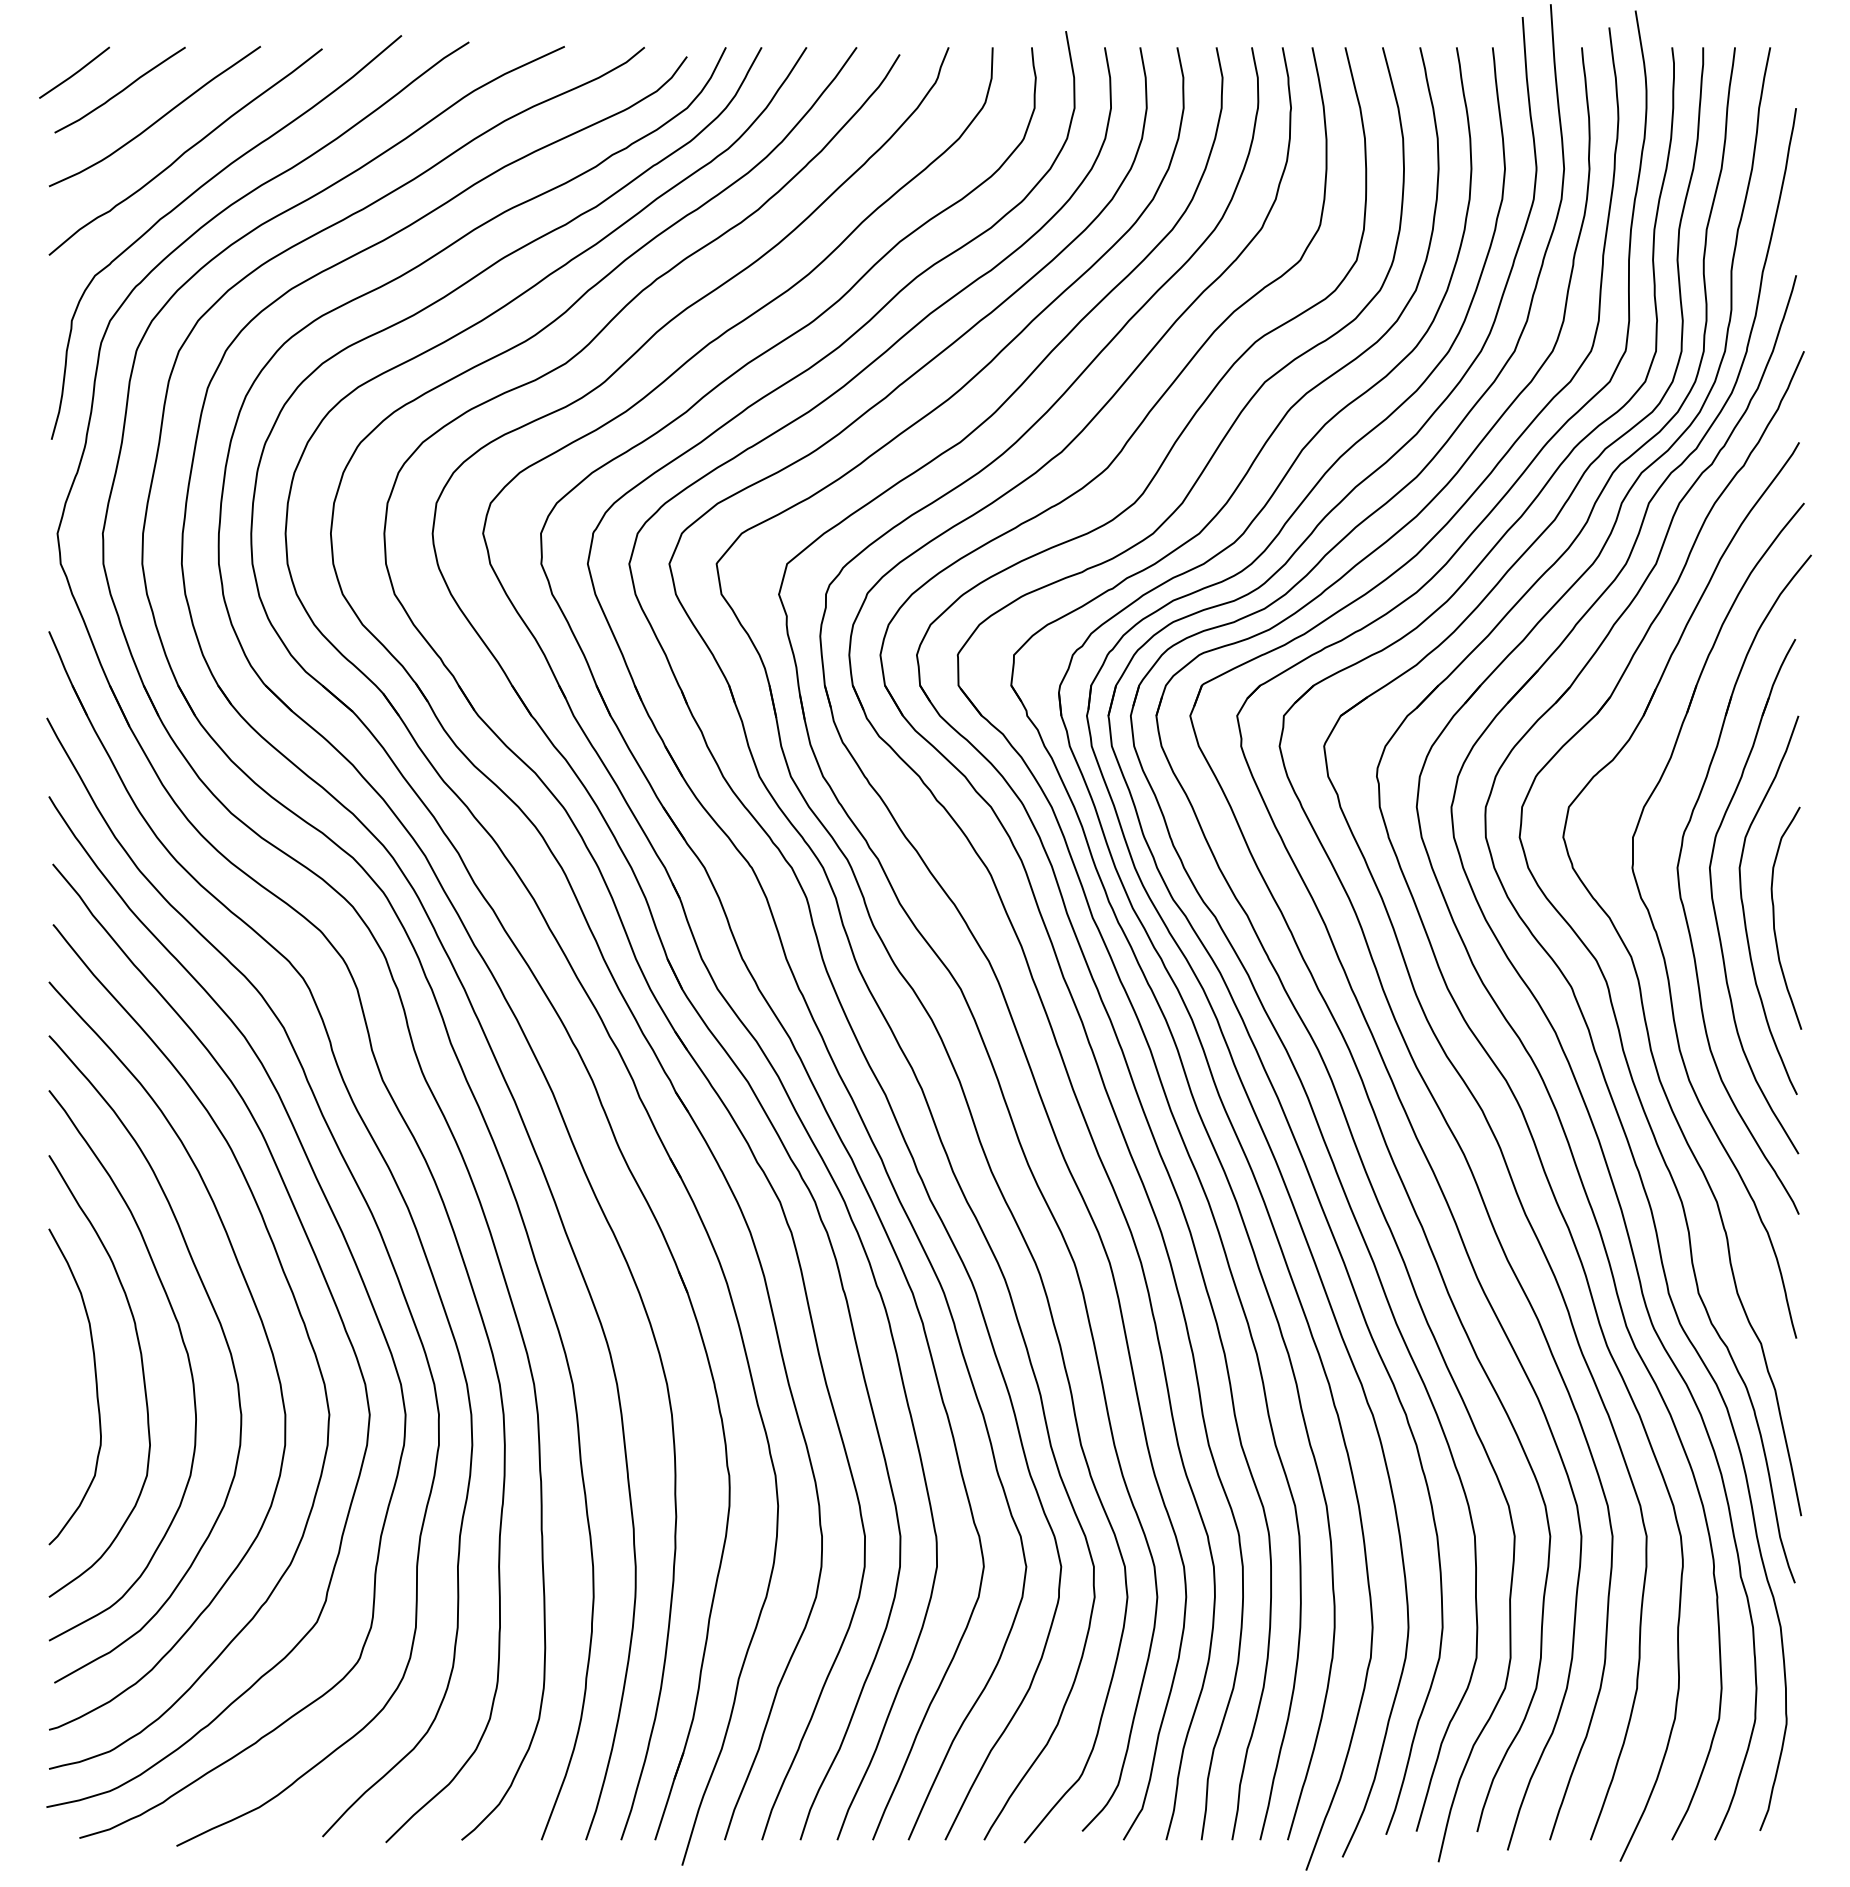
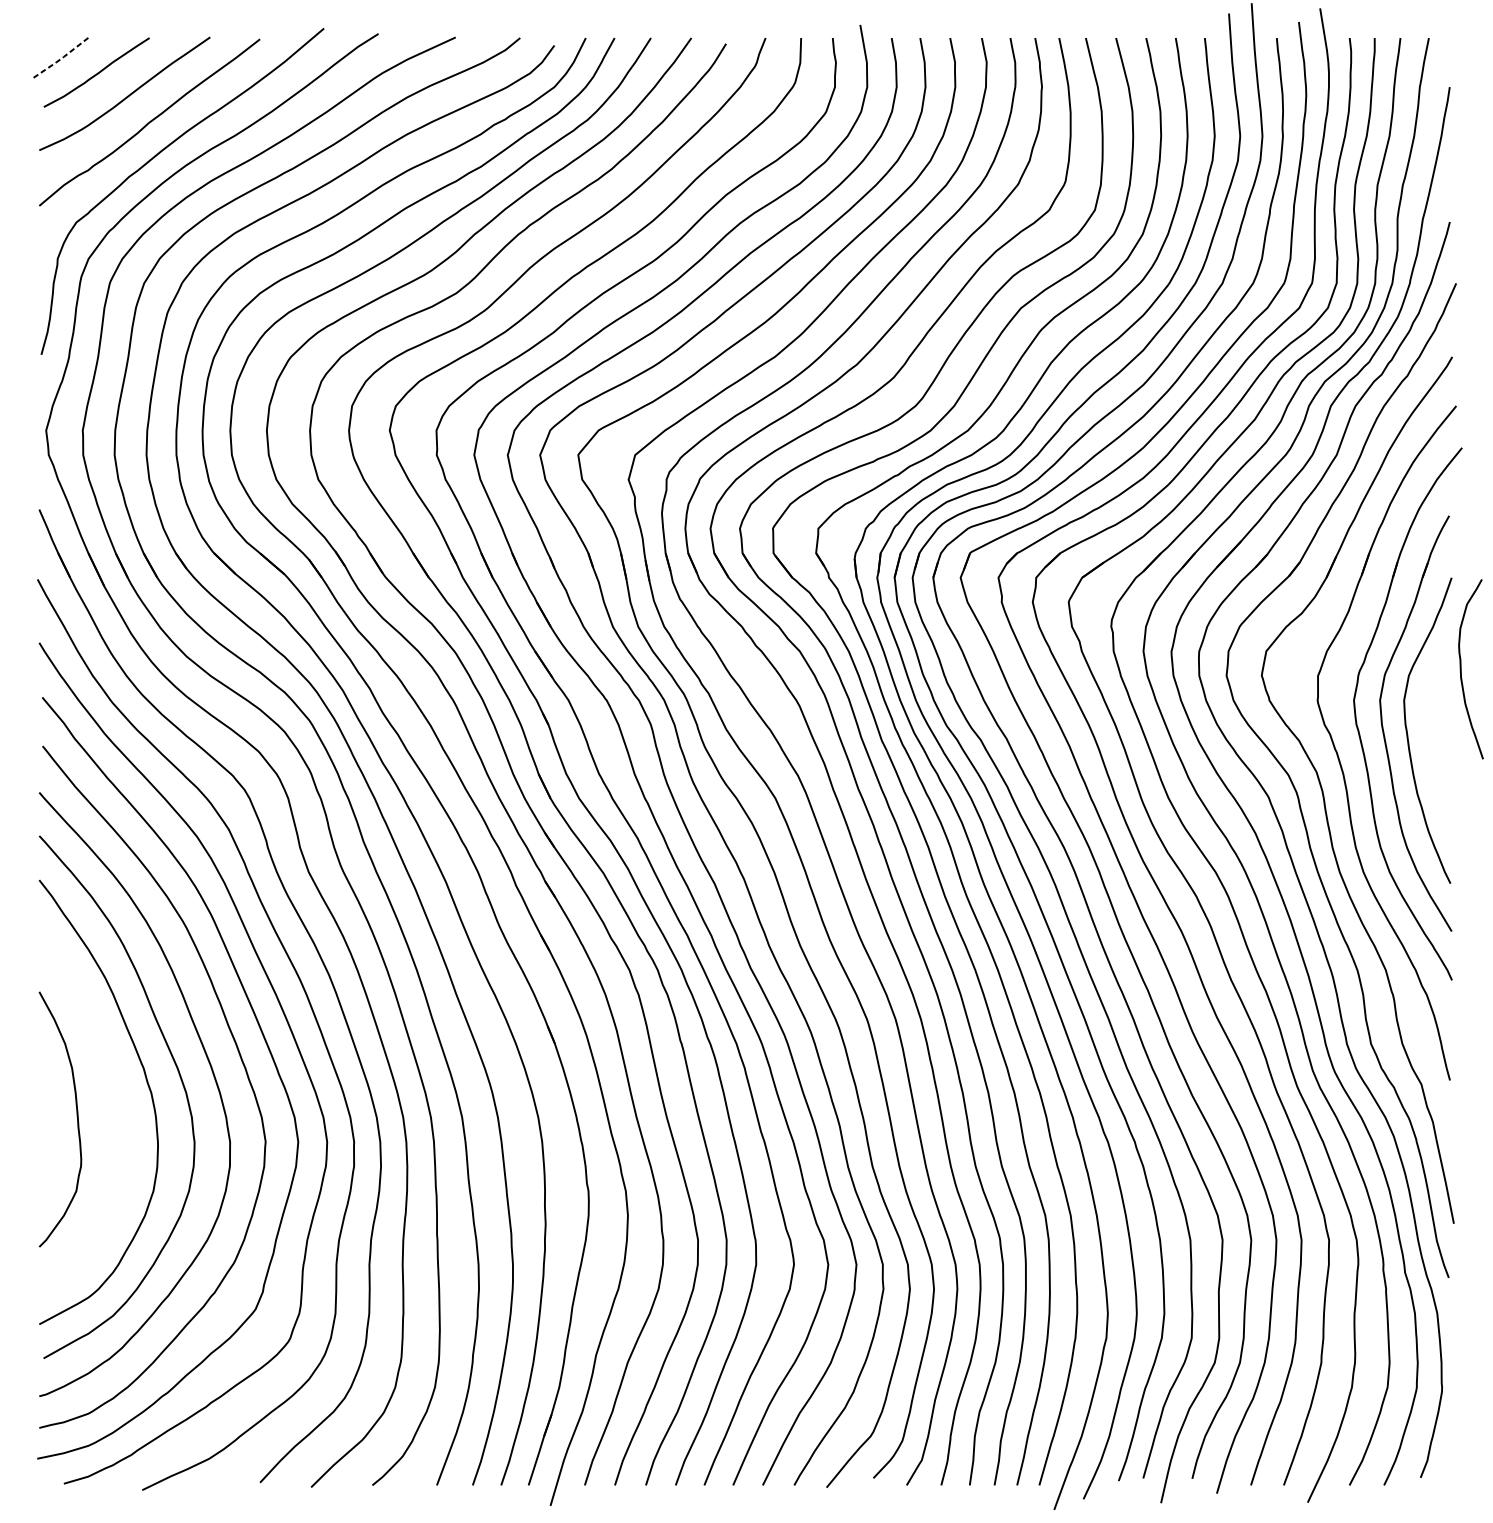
line: (75, 73) -> (60, 59), solid -> dashed
curve: (1774, 917) -> (1461, 668), moved
curve: (141, 1367) -> (113, 1103), removed

